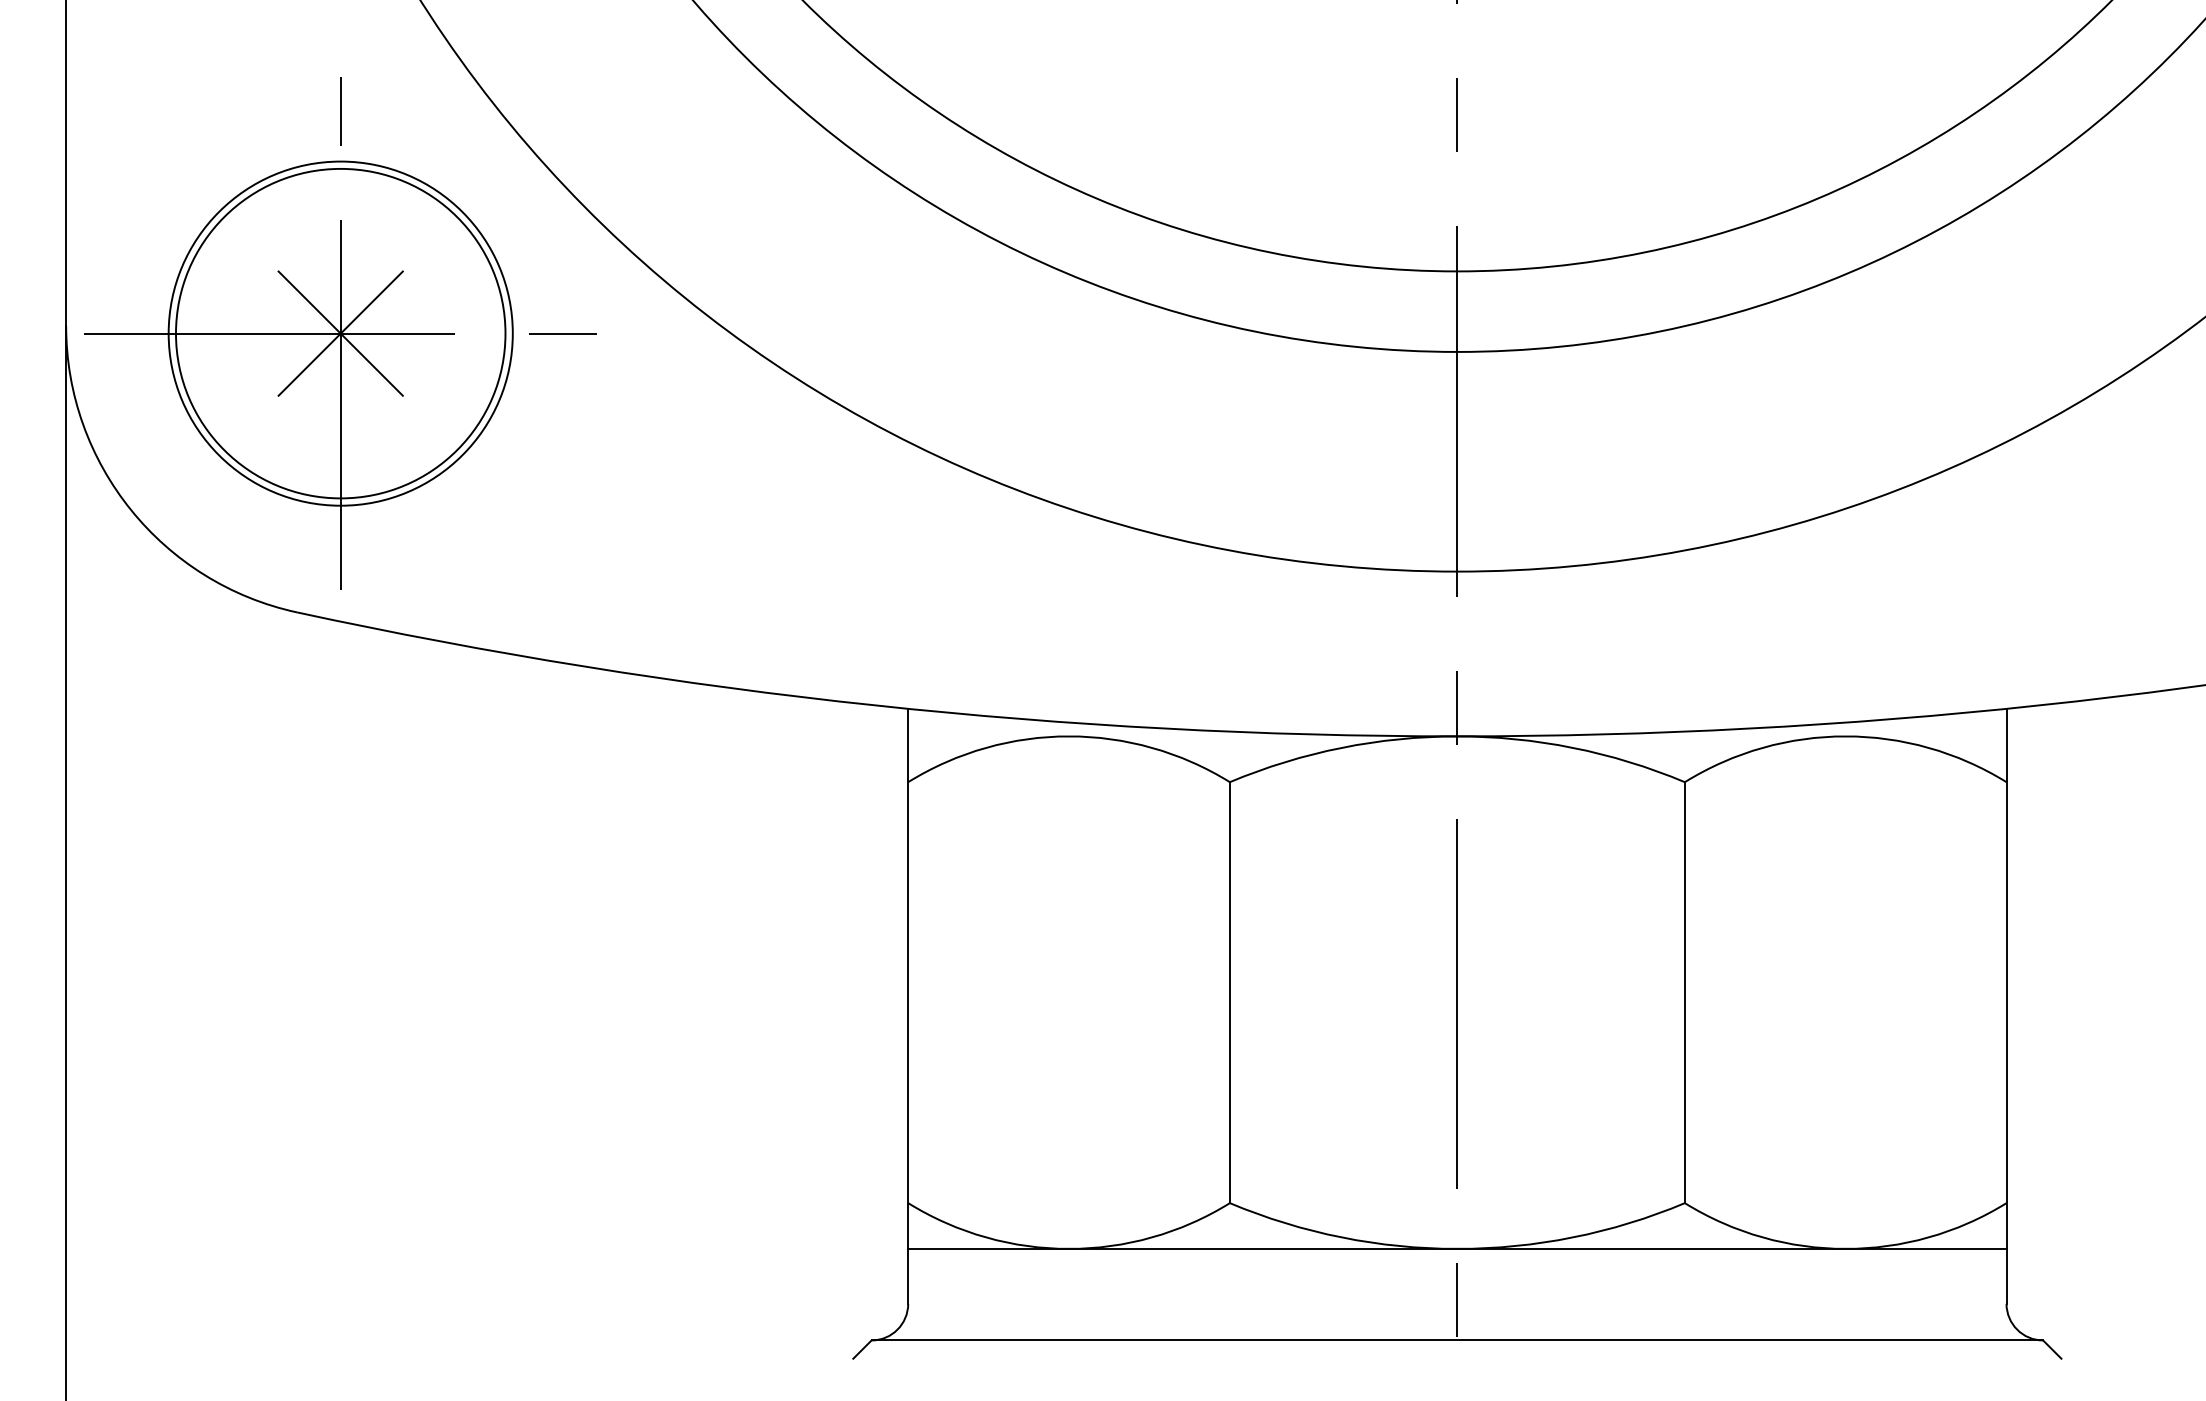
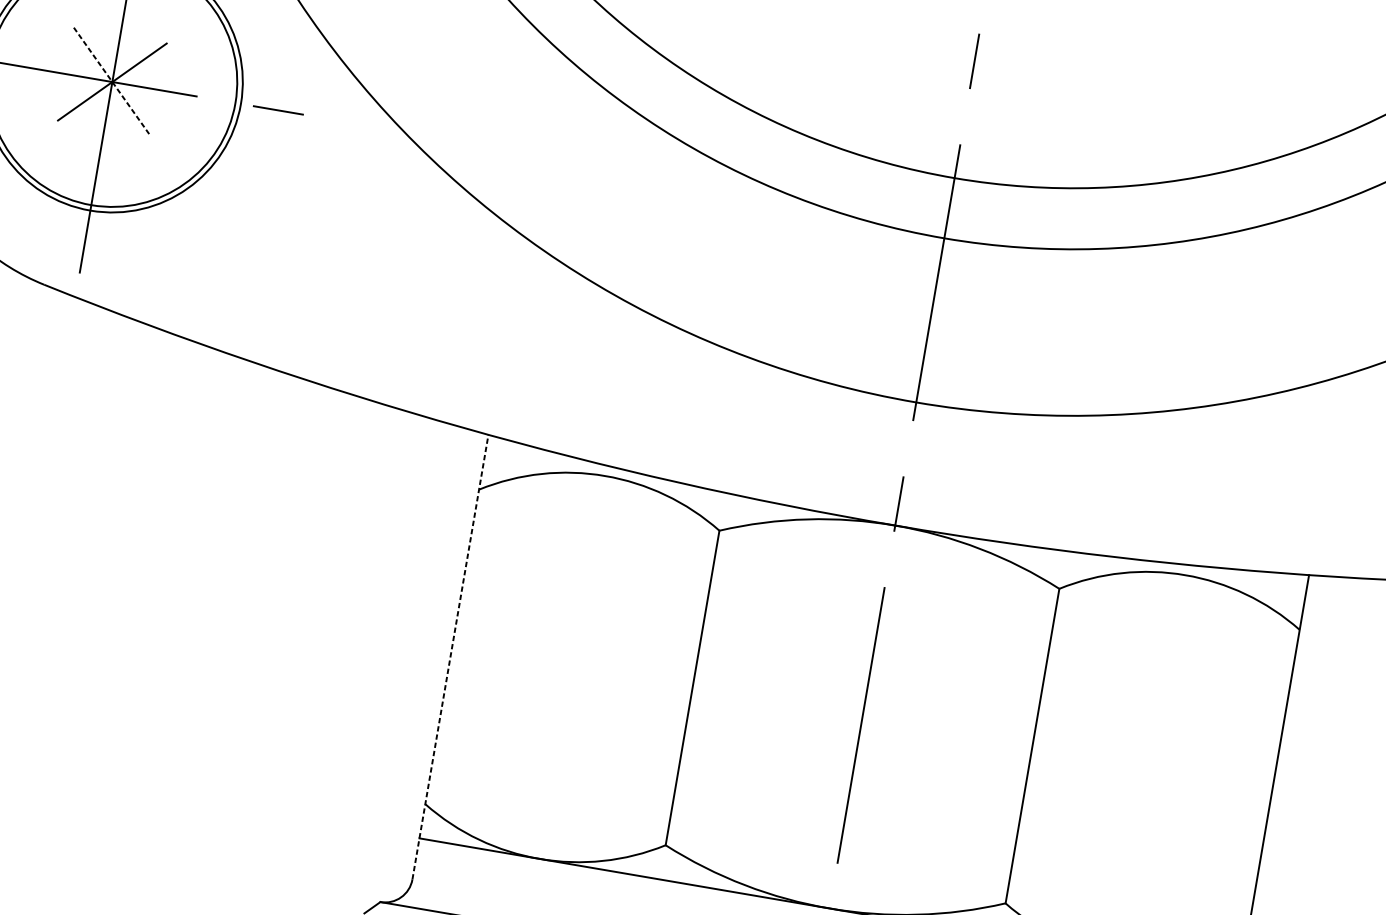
line: (340, 333) -> (112, 81), solid -> dashed
line: (908, 1005) -> (450, 656), solid -> dashed

